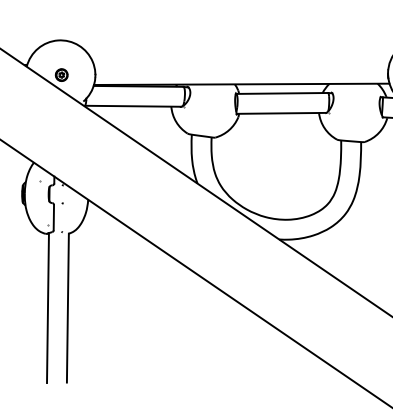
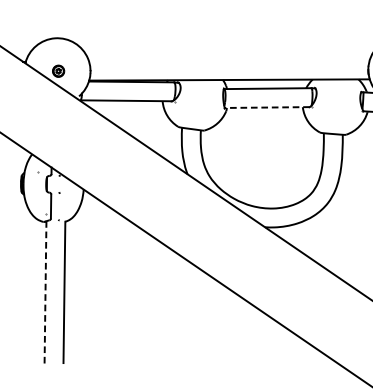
line: (281, 113) -> (267, 107), solid -> dashed
line: (47, 308) -> (45, 292), solid -> dashed

